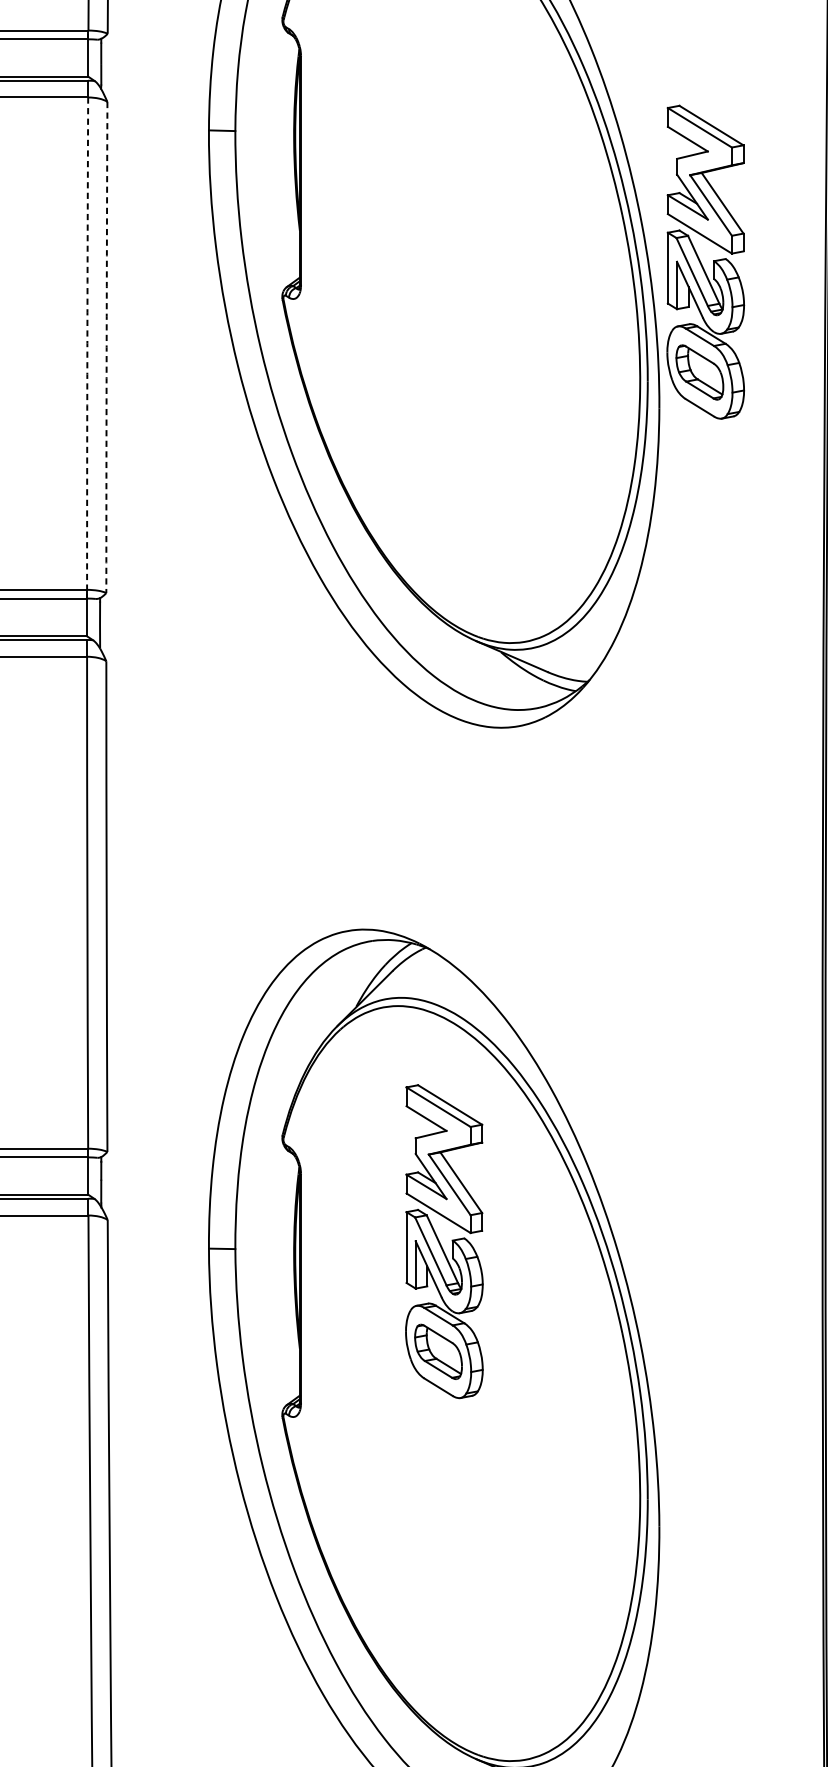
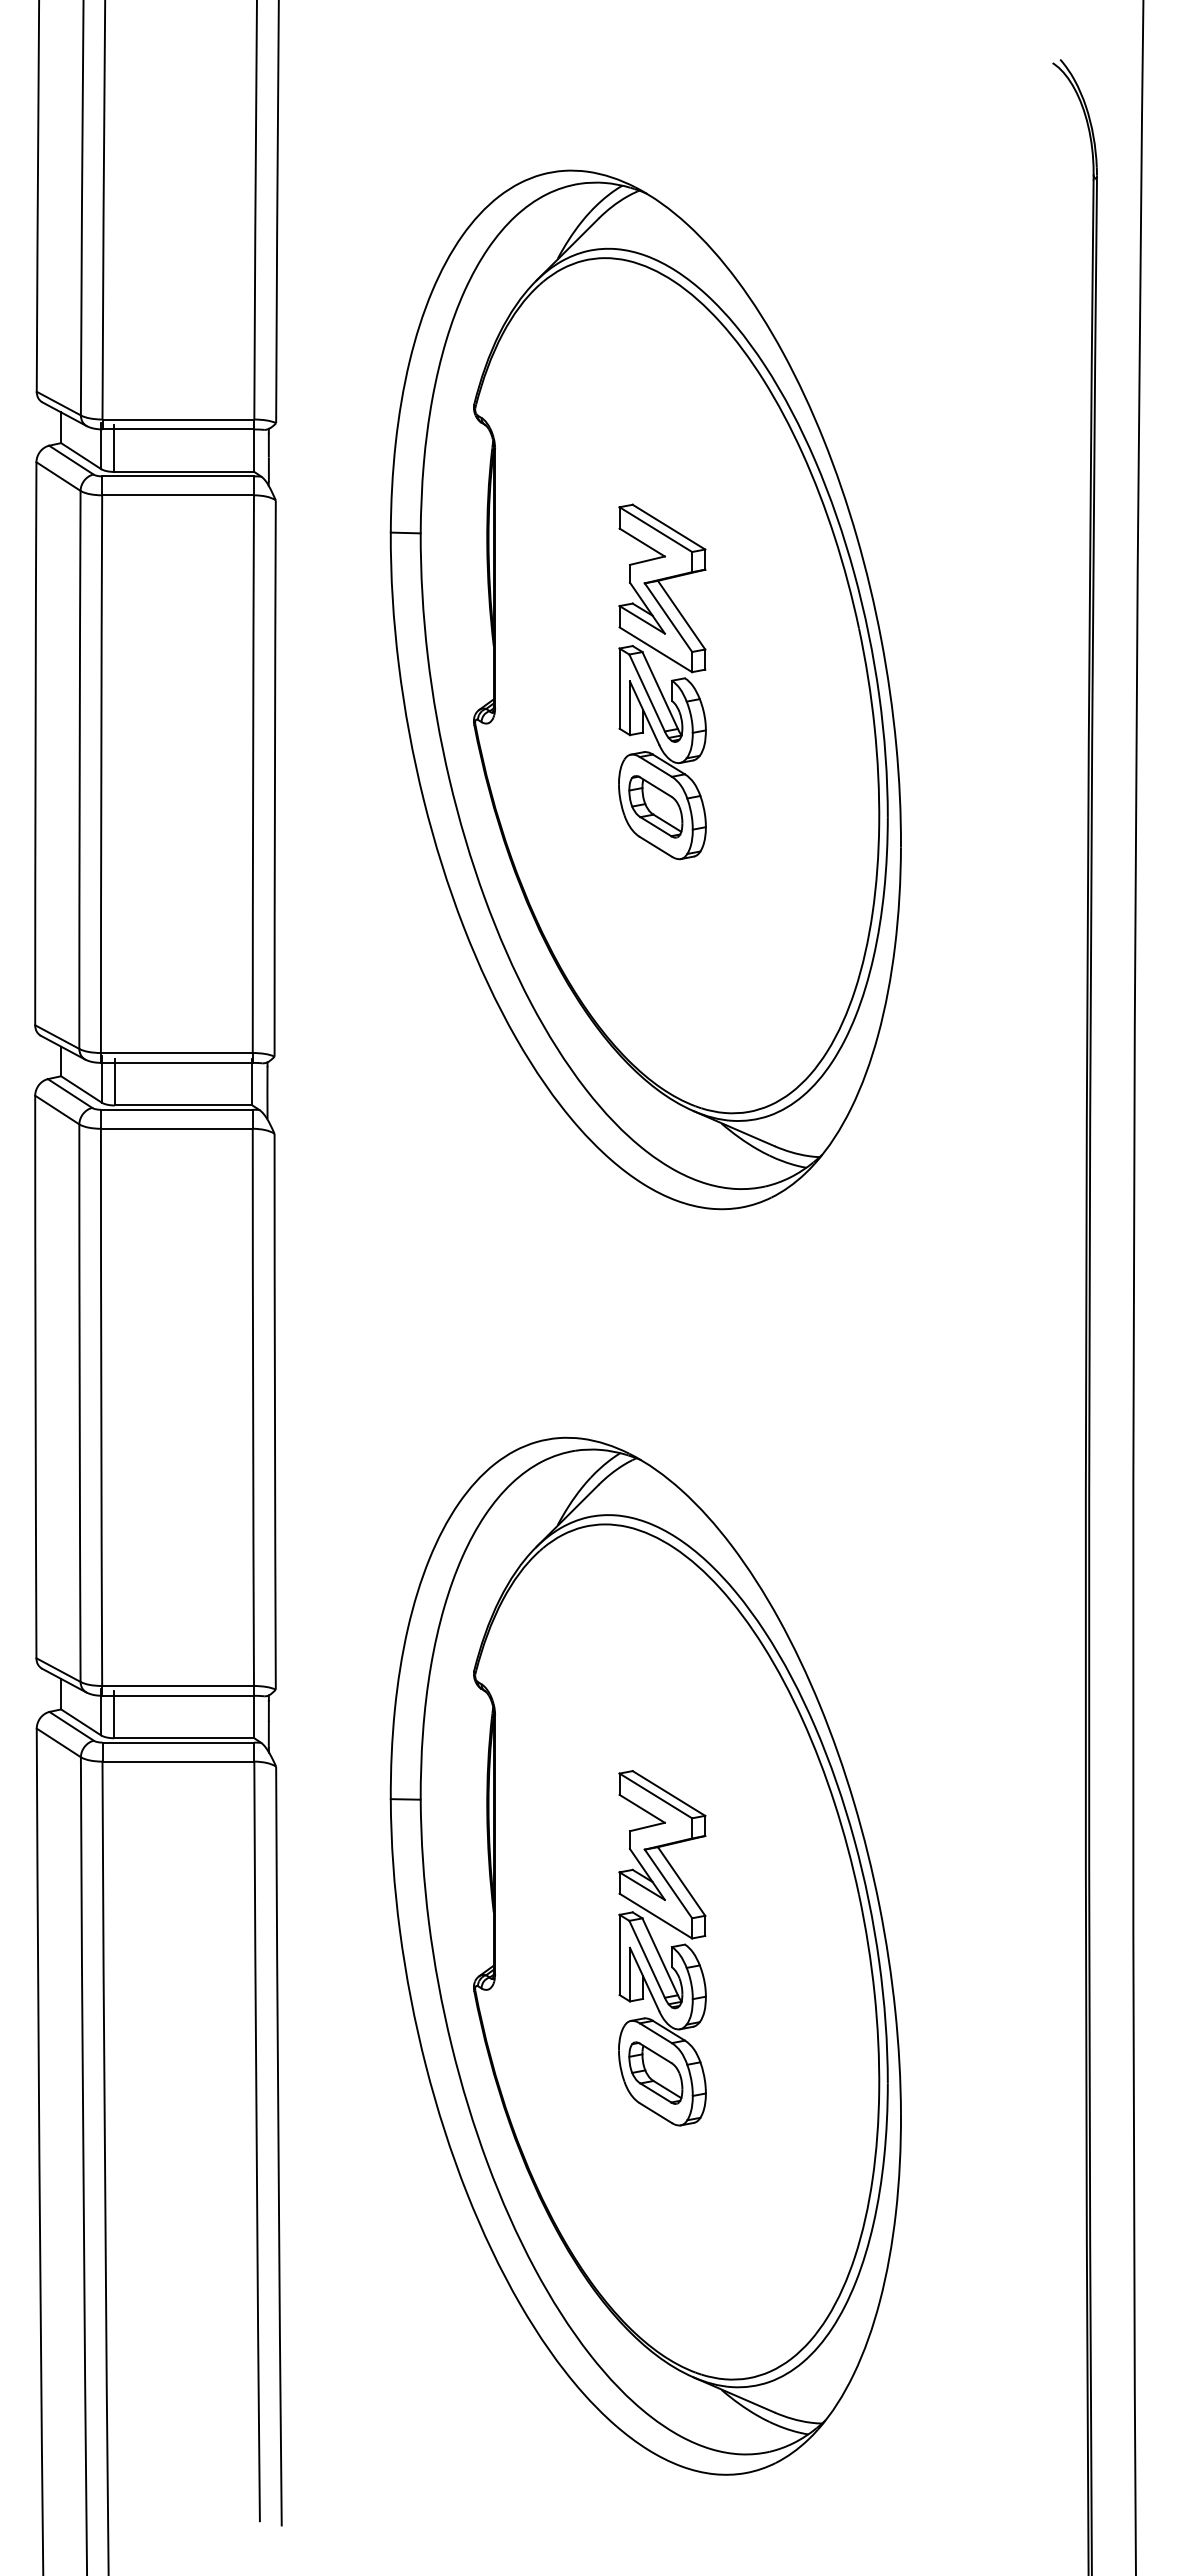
part: (705, 261) -> (662, 681), moved
arc: (87, 343) -> (253, 774), dashed -> solid
arc: (106, 347) -> (274, 778), dashed -> solid
part: (444, 1241) -> (662, 1948), moved

